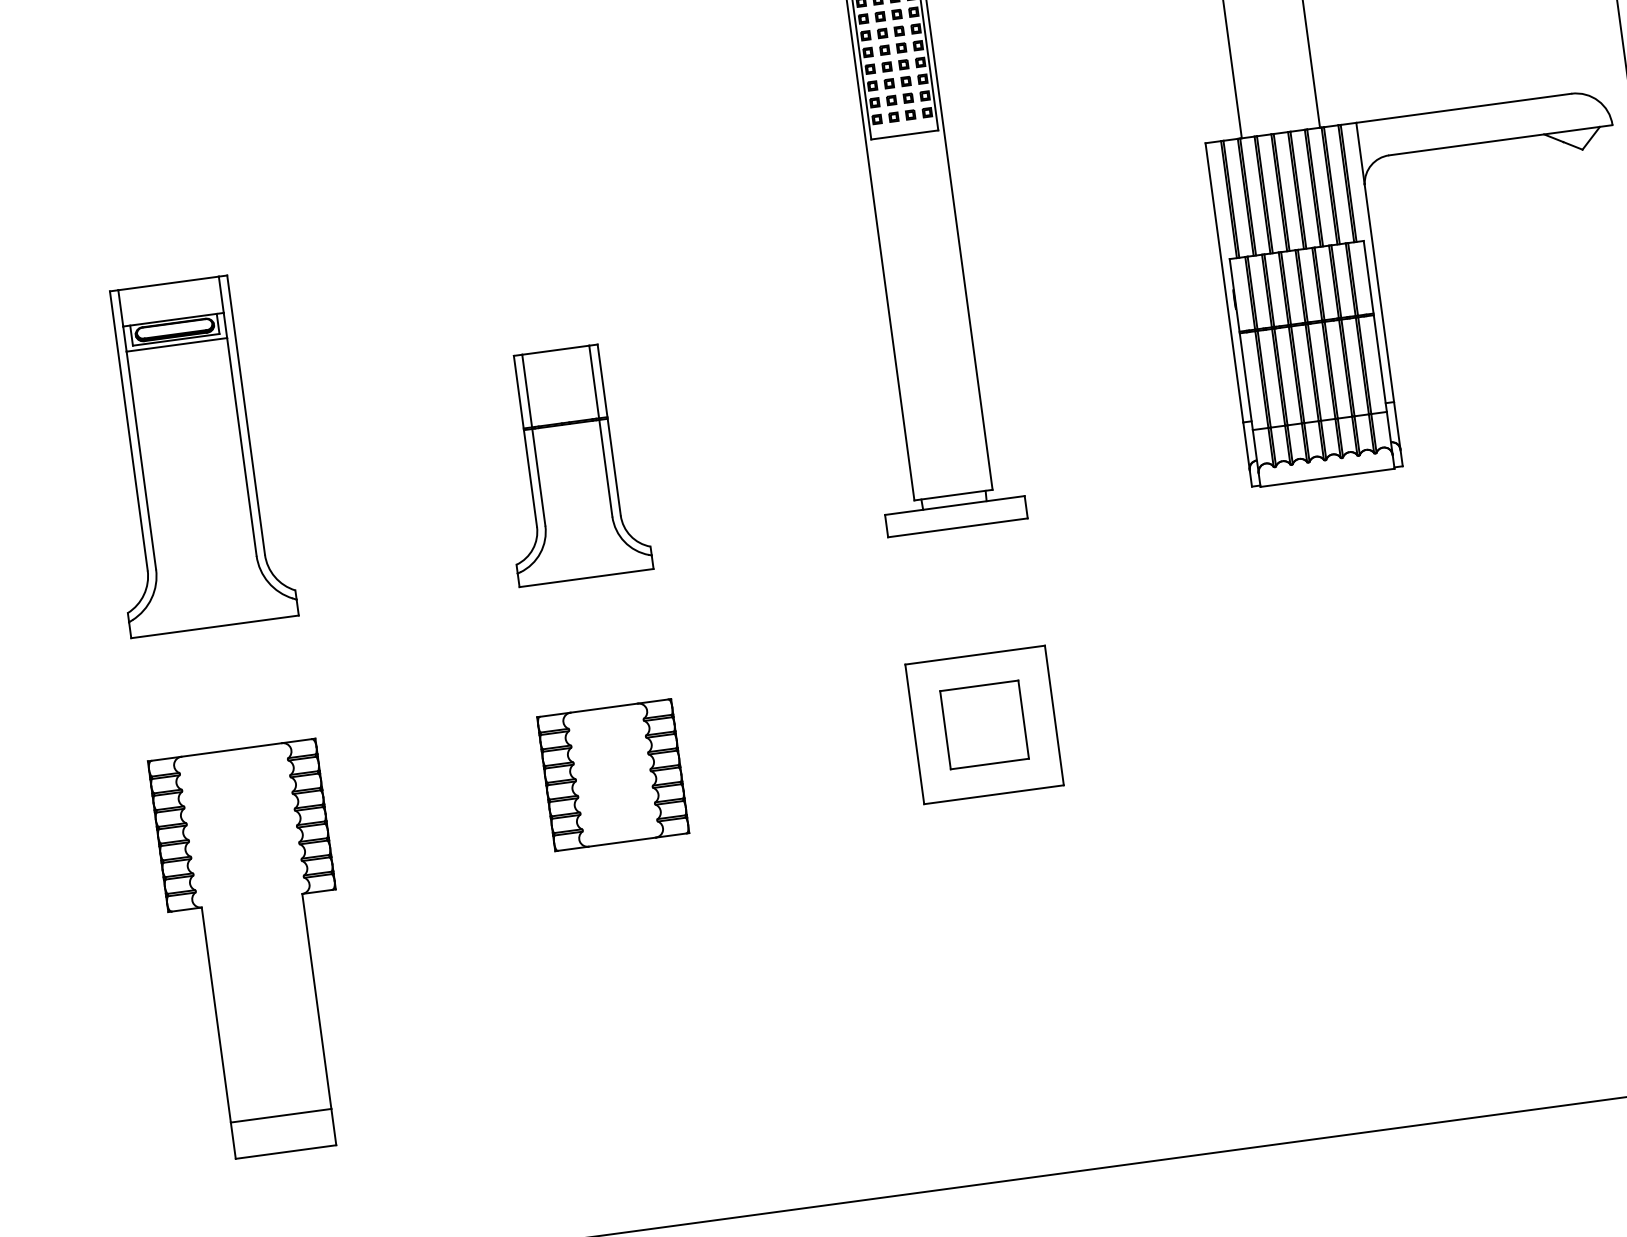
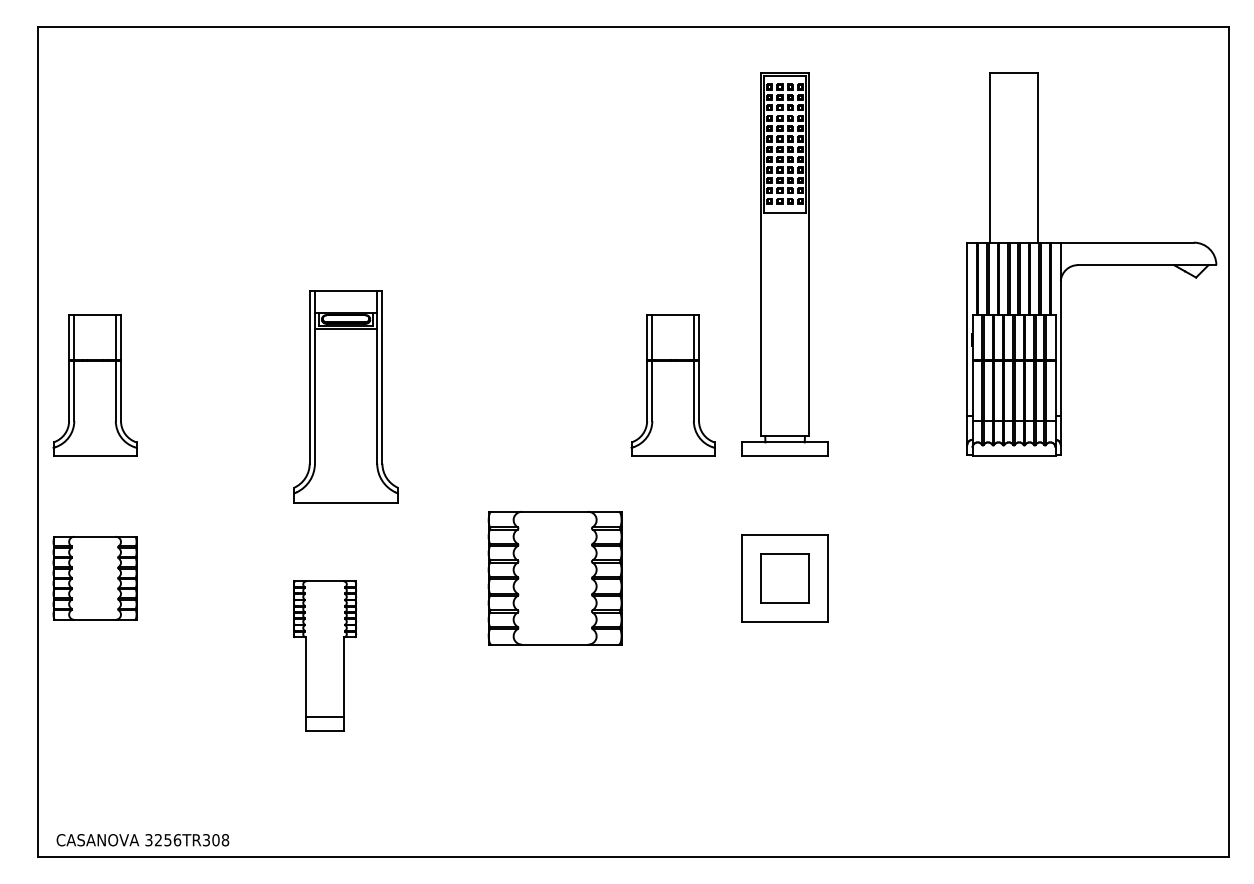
part: (190, 454) -> (345, 396), moved
part: (570, 463) -> (672, 385), moved
part: (612, 775) -> (554, 578), size x1.6
part: (257, 950) -> (324, 655), size x0.6

